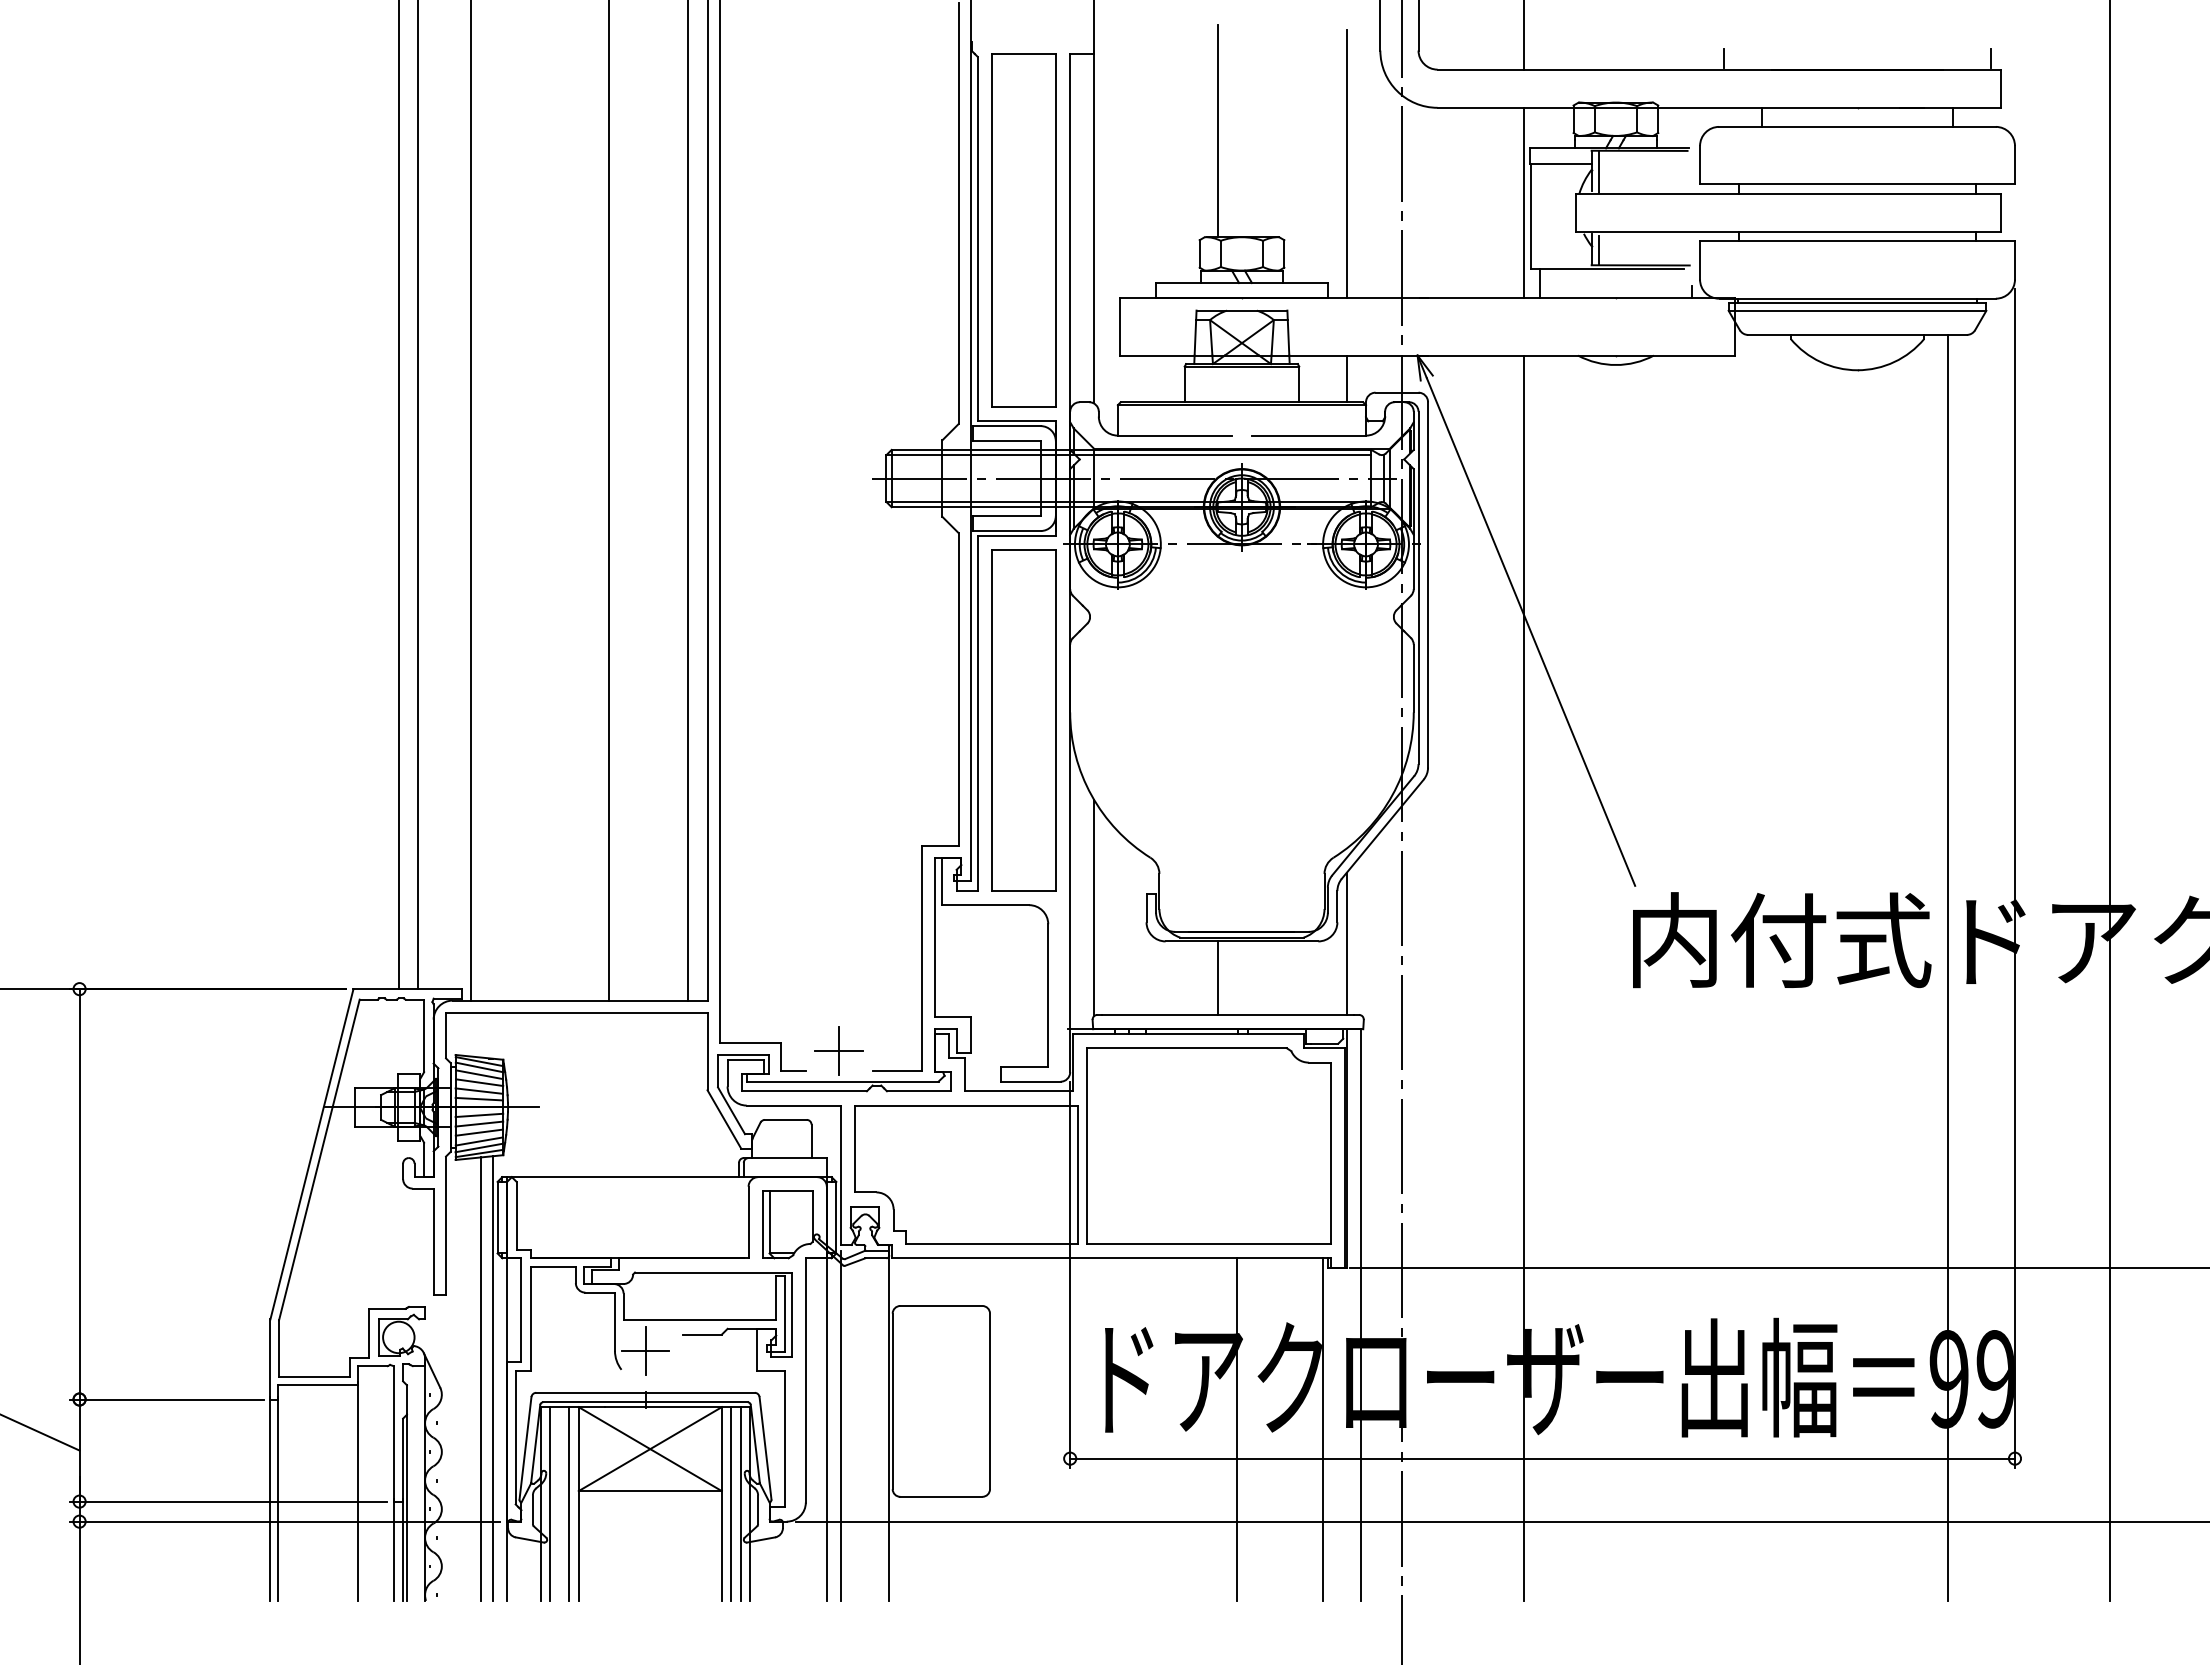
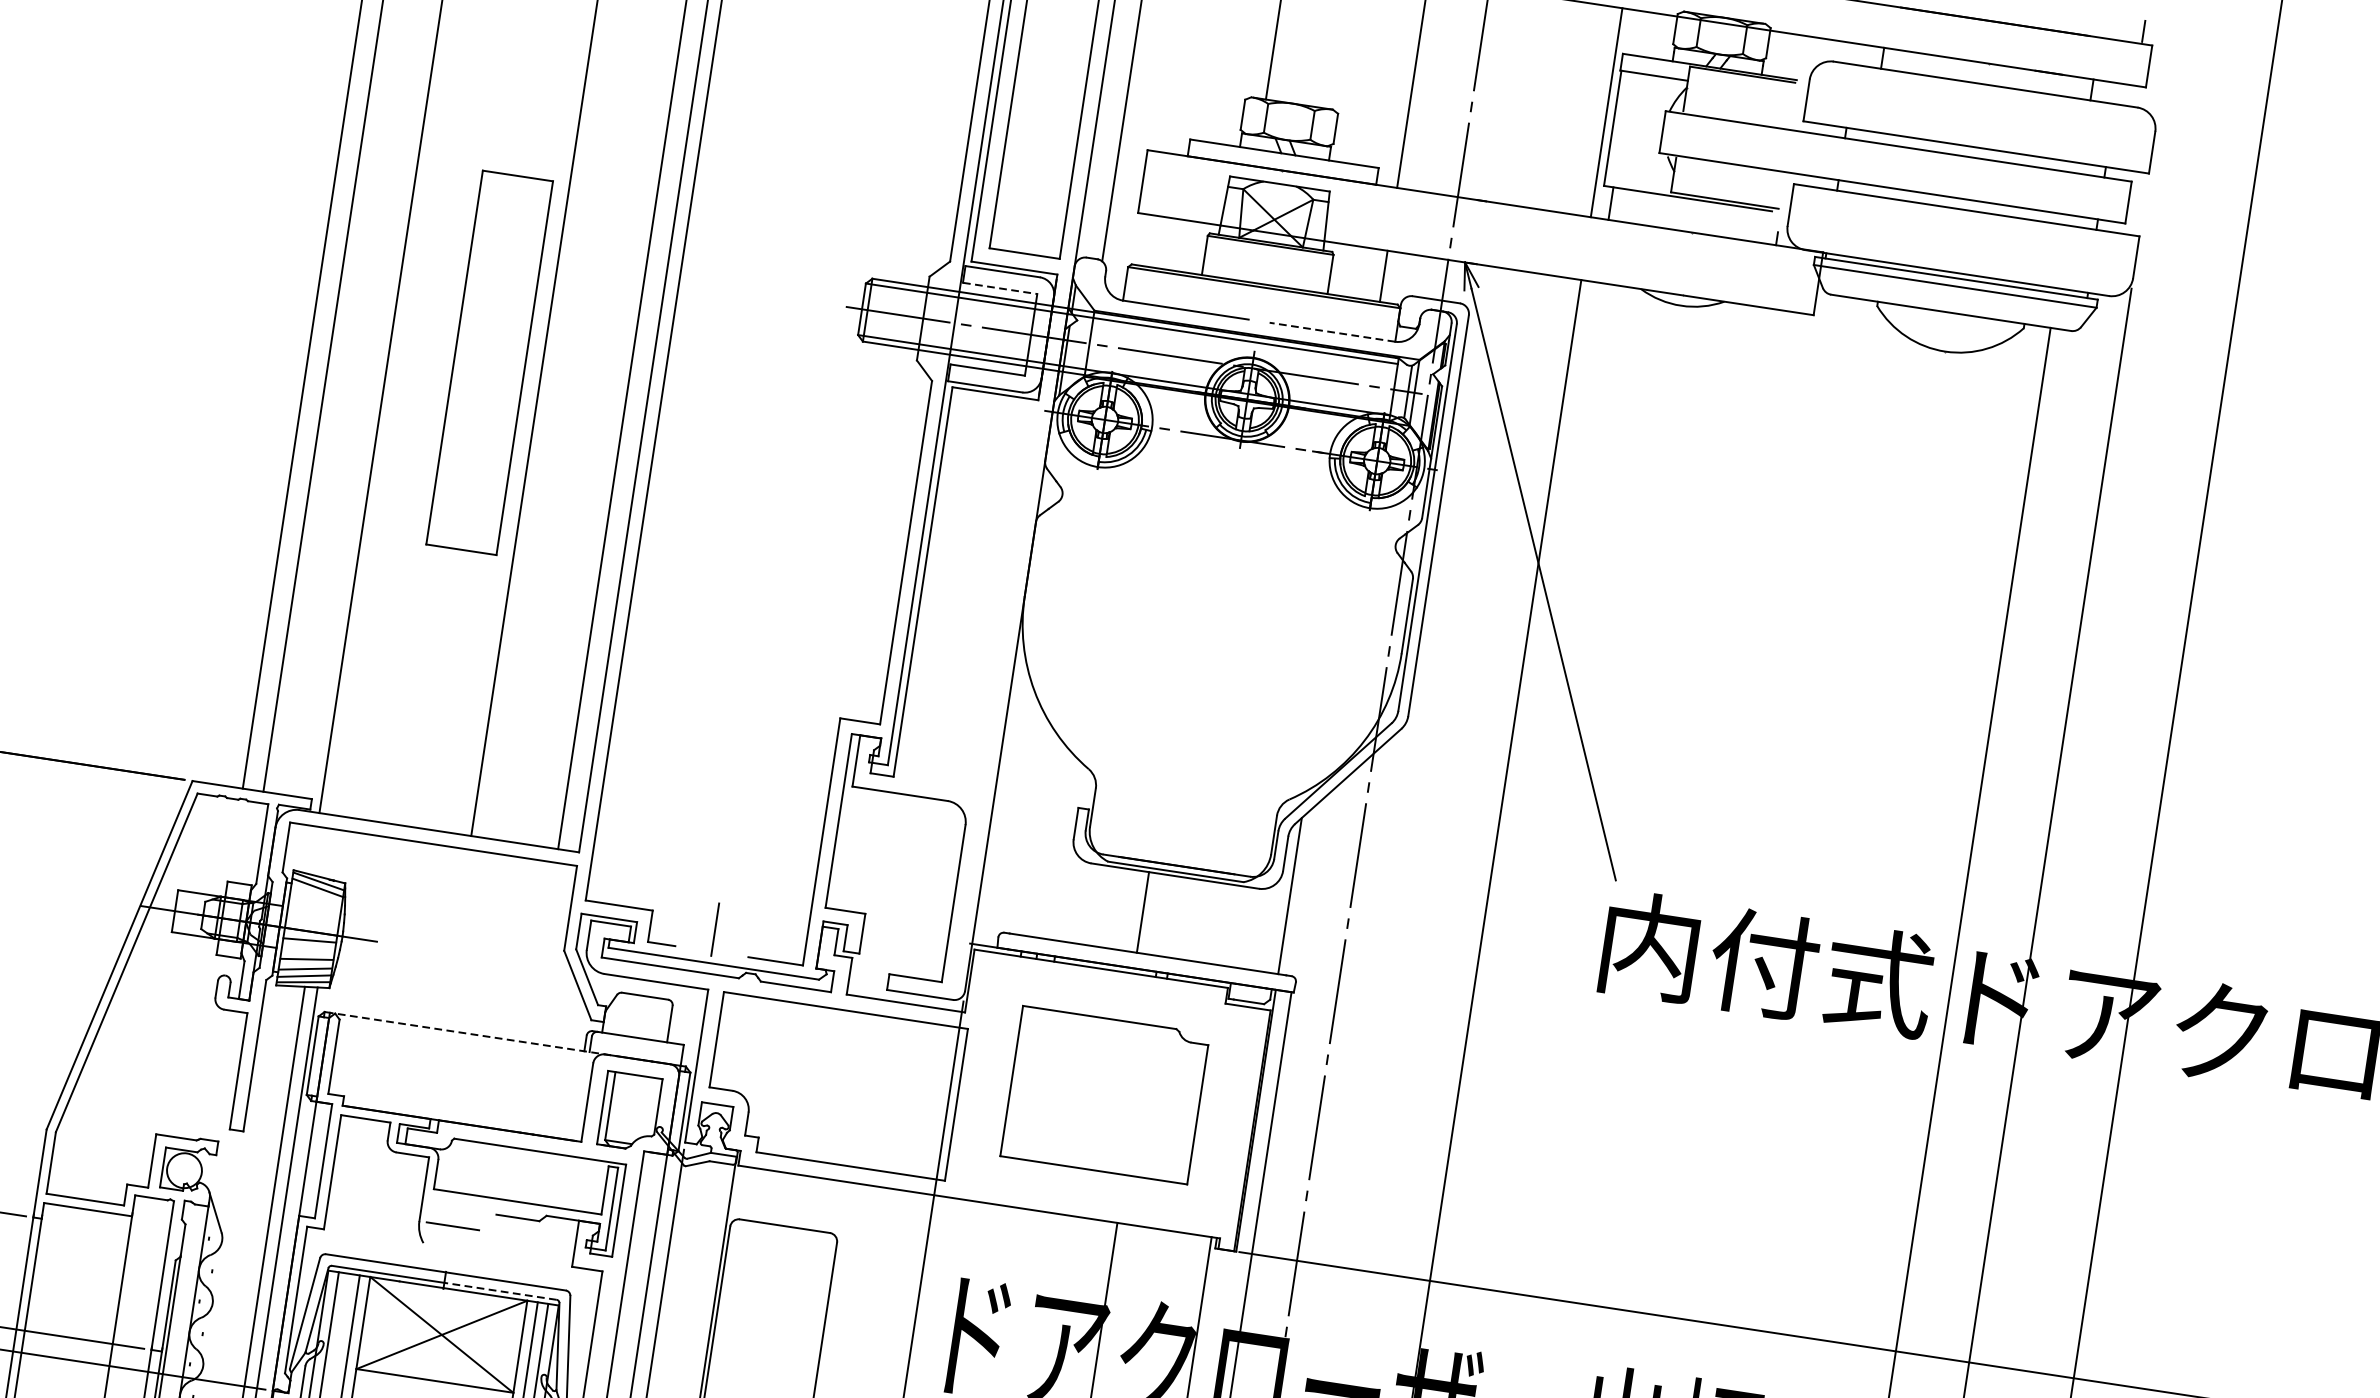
line: (1598, 171) -> (1694, 90), removed
line: (1598, 250) -> (1681, 177), removed
line: (1308, 435) -> (1332, 332), solid -> dashed
line: (1006, 441) -> (999, 288), solid -> dashed
part: (1023, 720) -> (489, 362), moved
line: (1094, 907) -> (1019, 814), removed
line: (839, 1051) -> (715, 930), removed
line: (479, 1074) -> (316, 895), removed
line: (479, 1082) -> (315, 904), removed
line: (478, 1090) -> (312, 912), removed
line: (478, 1098) -> (311, 921), removed
line: (479, 1123) -> (308, 949), removed
part: (1208, 1145) -> (1104, 1094), size x0.7
line: (640, 1177) -> (476, 1035), solid -> dashed
line: (645, 1350) -> (452, 1225), removed
line: (696, 1402) -> (500, 1291), solid -> dashed

